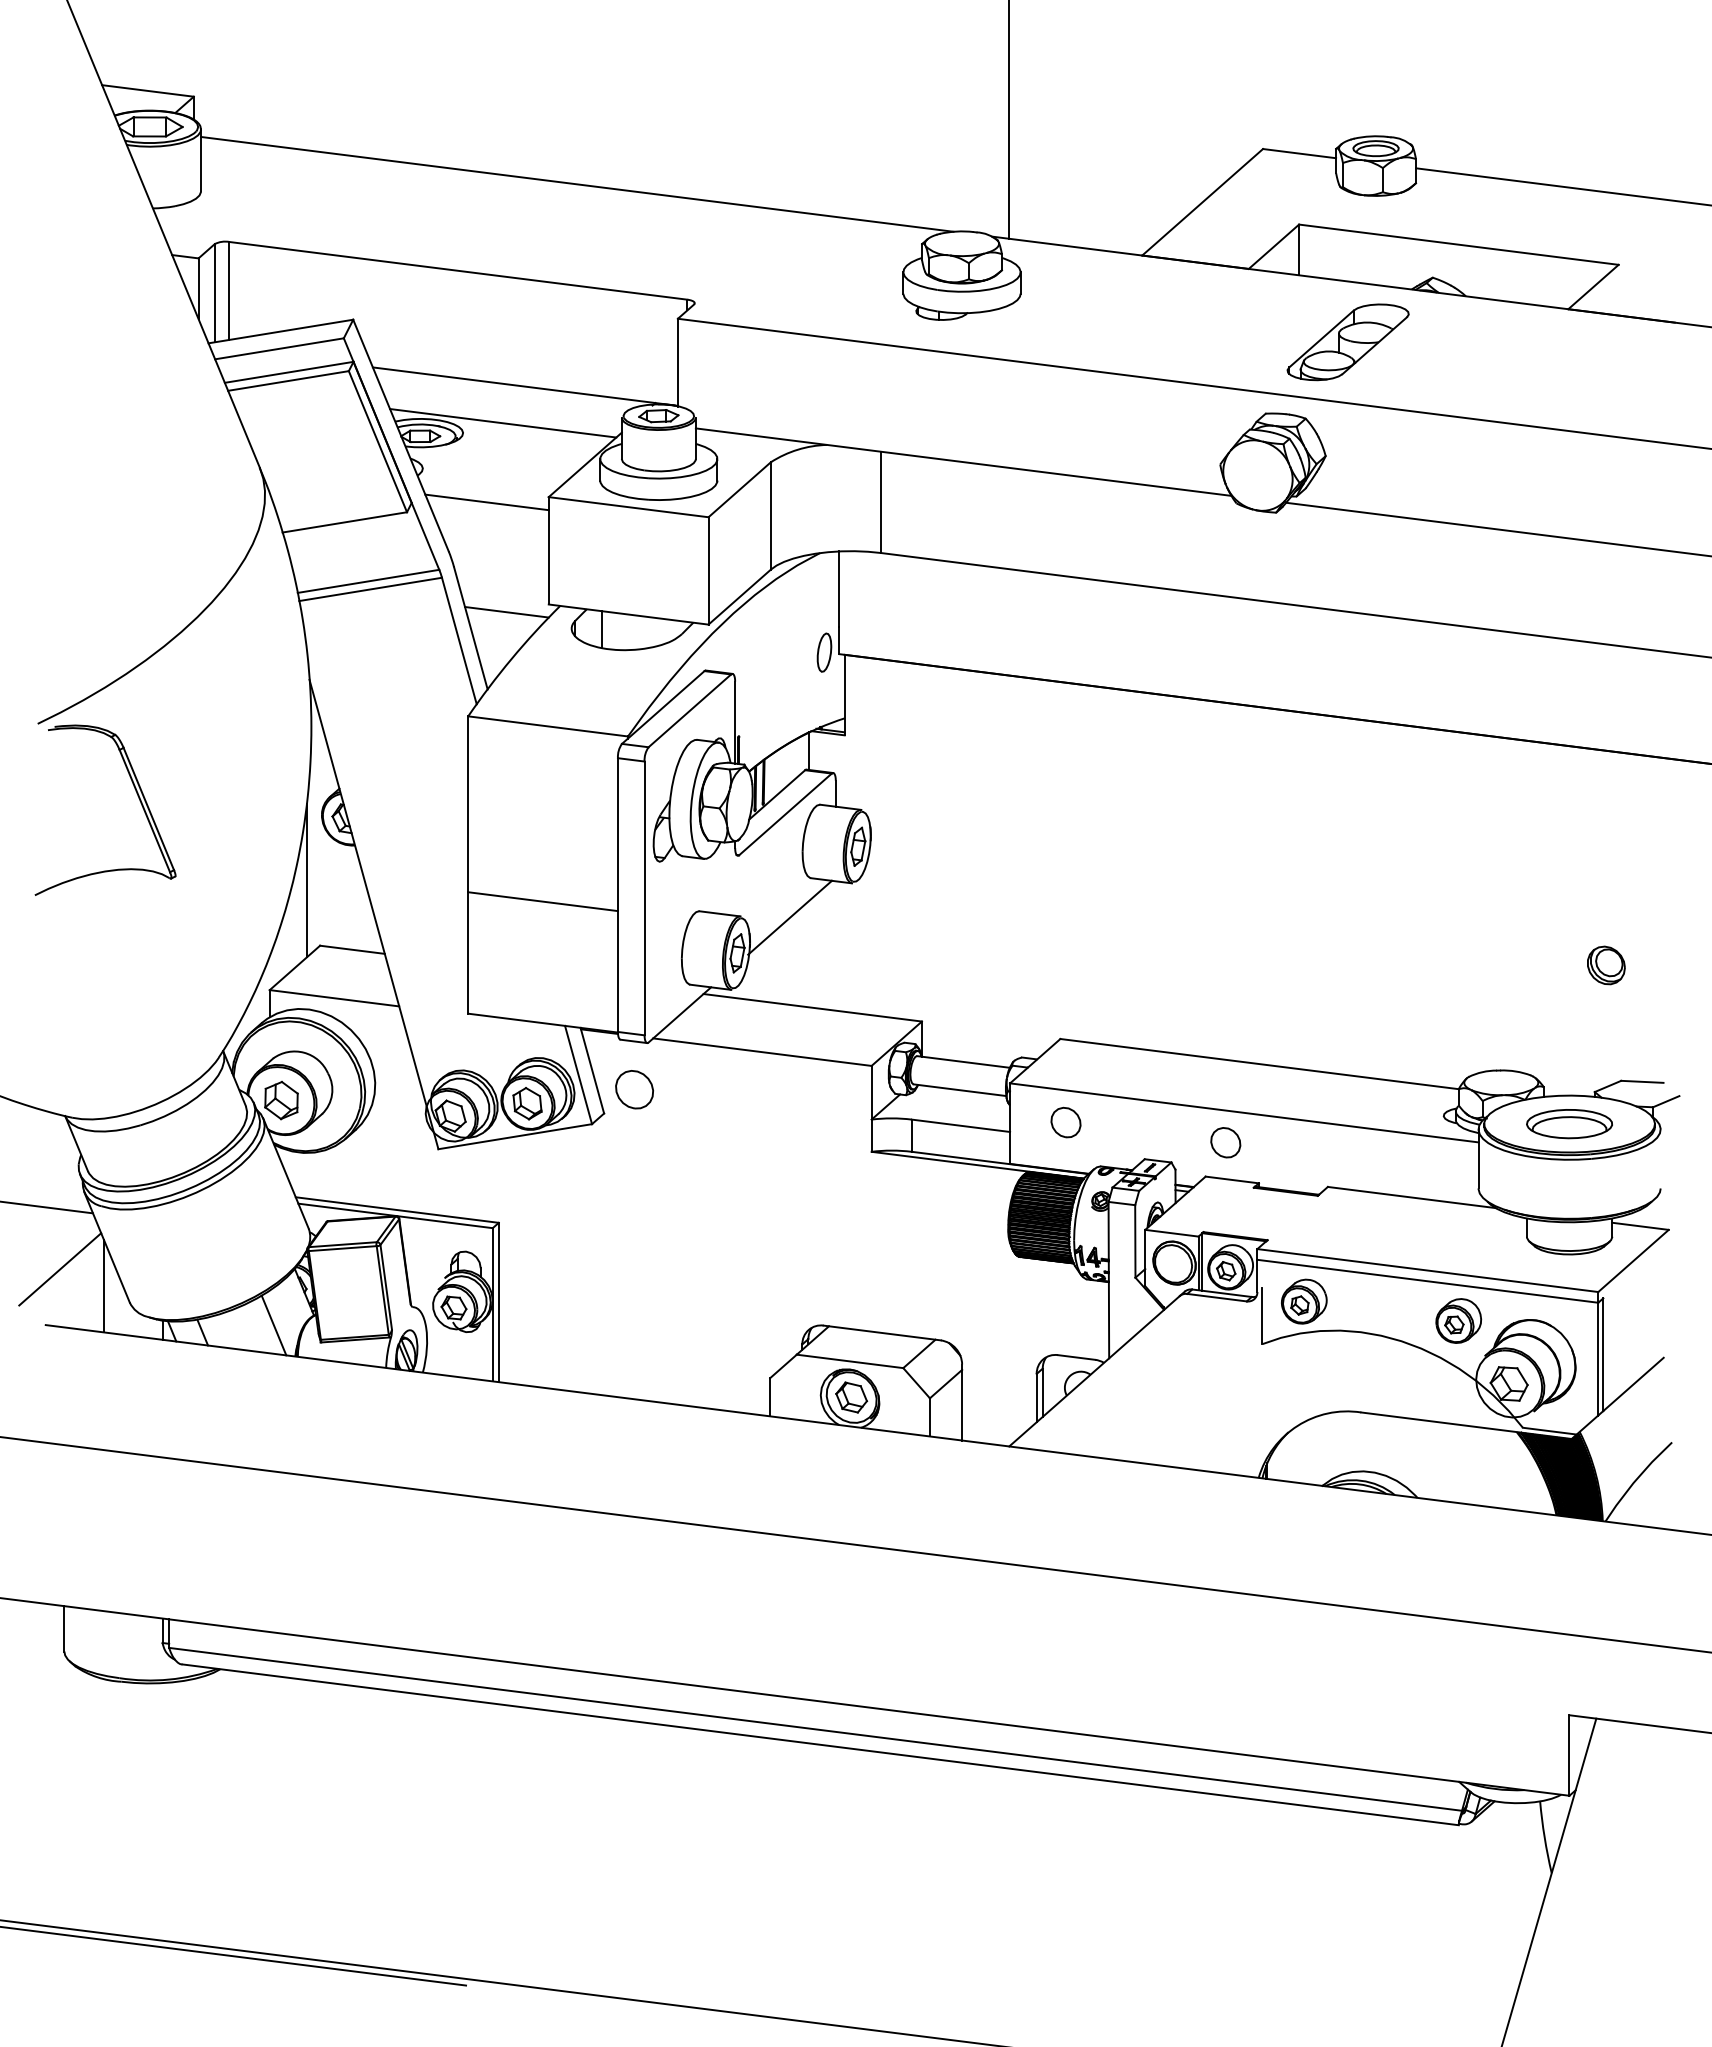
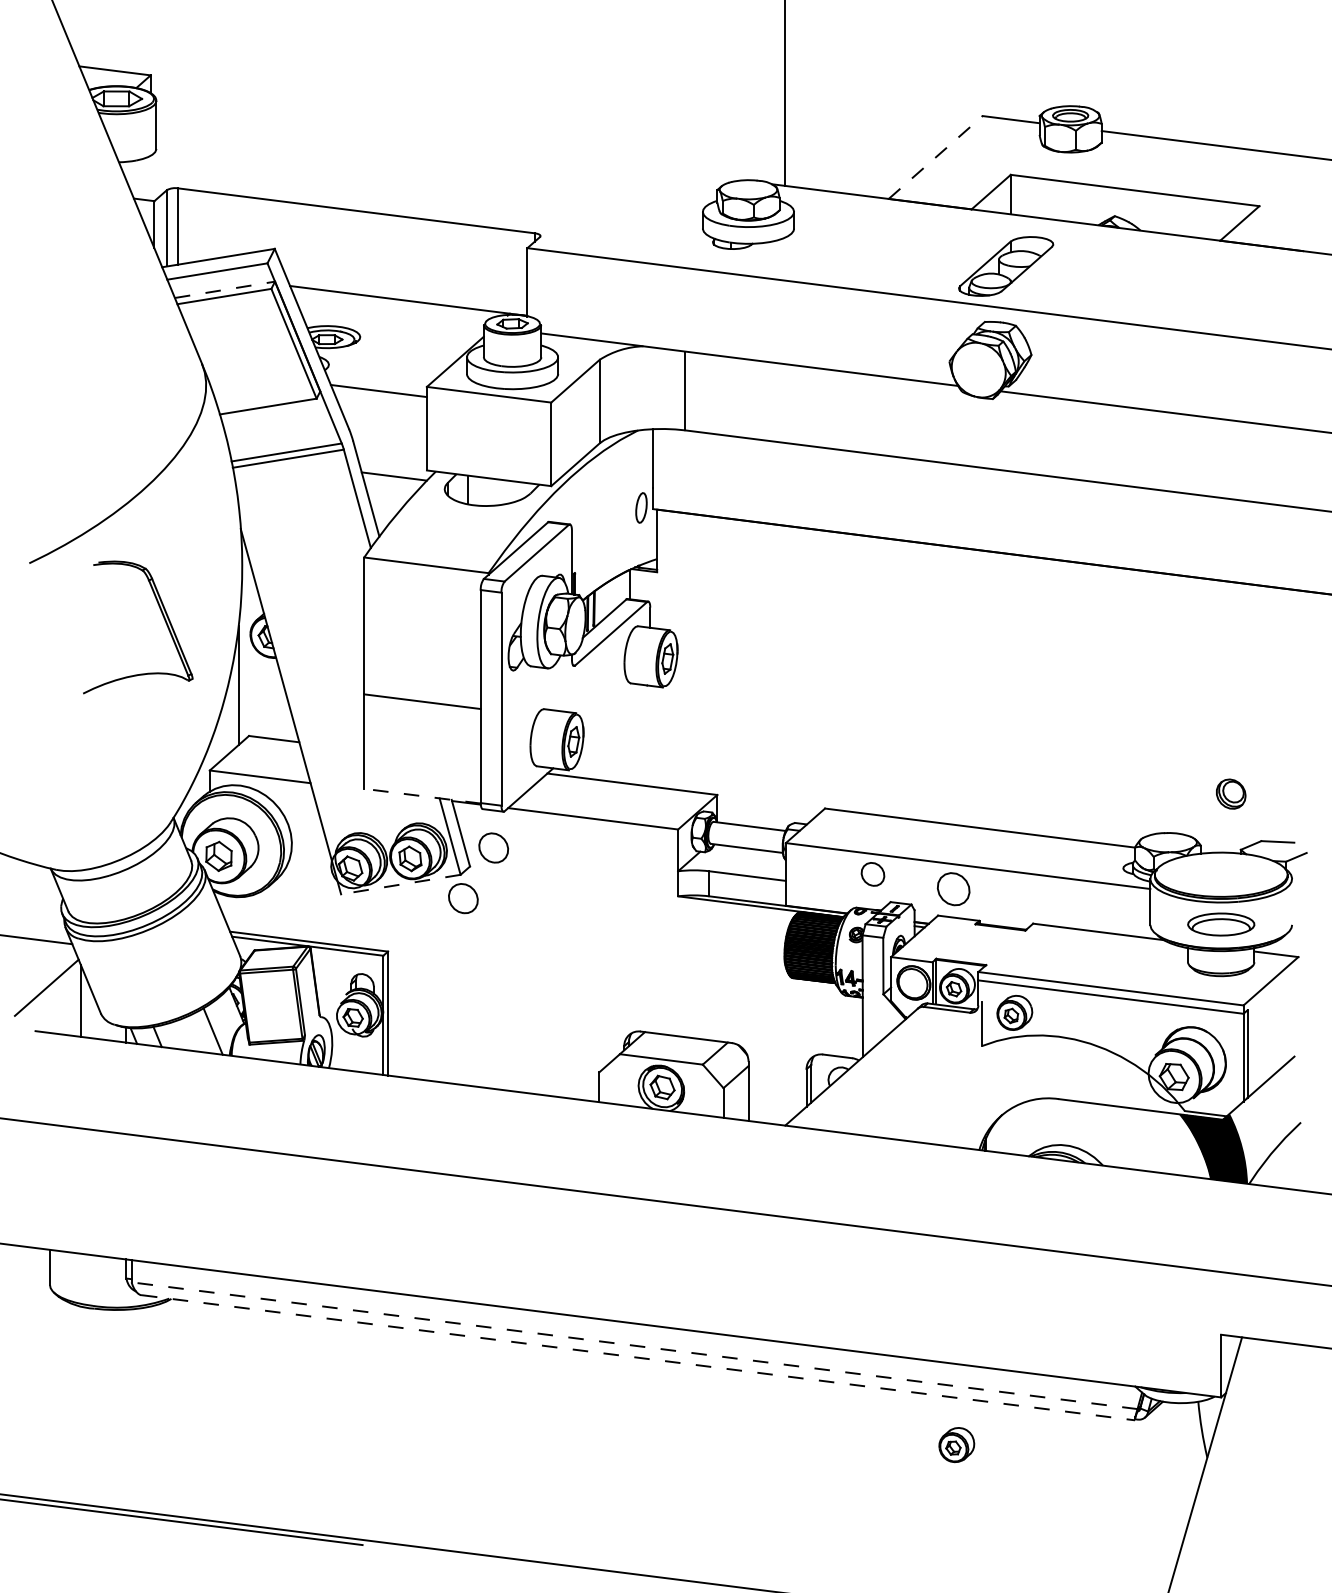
line: (577, 183) -> (449, 142), removed
line: (1202, 202) -> (935, 157), solid -> dashed
part: (1347, 342) -> (1005, 266), moved
line: (289, 372) -> (225, 289), solid -> dashed
line: (503, 423) -> (391, 329), removed
part: (137, 796) -> (162, 616), moved
line: (789, 917) -> (614, 714), removed
part: (1606, 965) -> (1231, 794), moved
line: (542, 1023) -> (422, 796), solid -> dashed
part: (1065, 1122) -> (872, 874), moved
part: (1569, 1124) -> (1221, 924), moved
line: (515, 1136) -> (401, 884), solid -> dashed
part: (1225, 1142) -> (953, 889), size x1.4
part: (595, 1154) -> (463, 898), added
part: (1458, 1320) -> (956, 1444), moved
line: (815, 1729) -> (634, 1345), solid -> dashed
line: (821, 1744) -> (639, 1357), solid -> dashed

